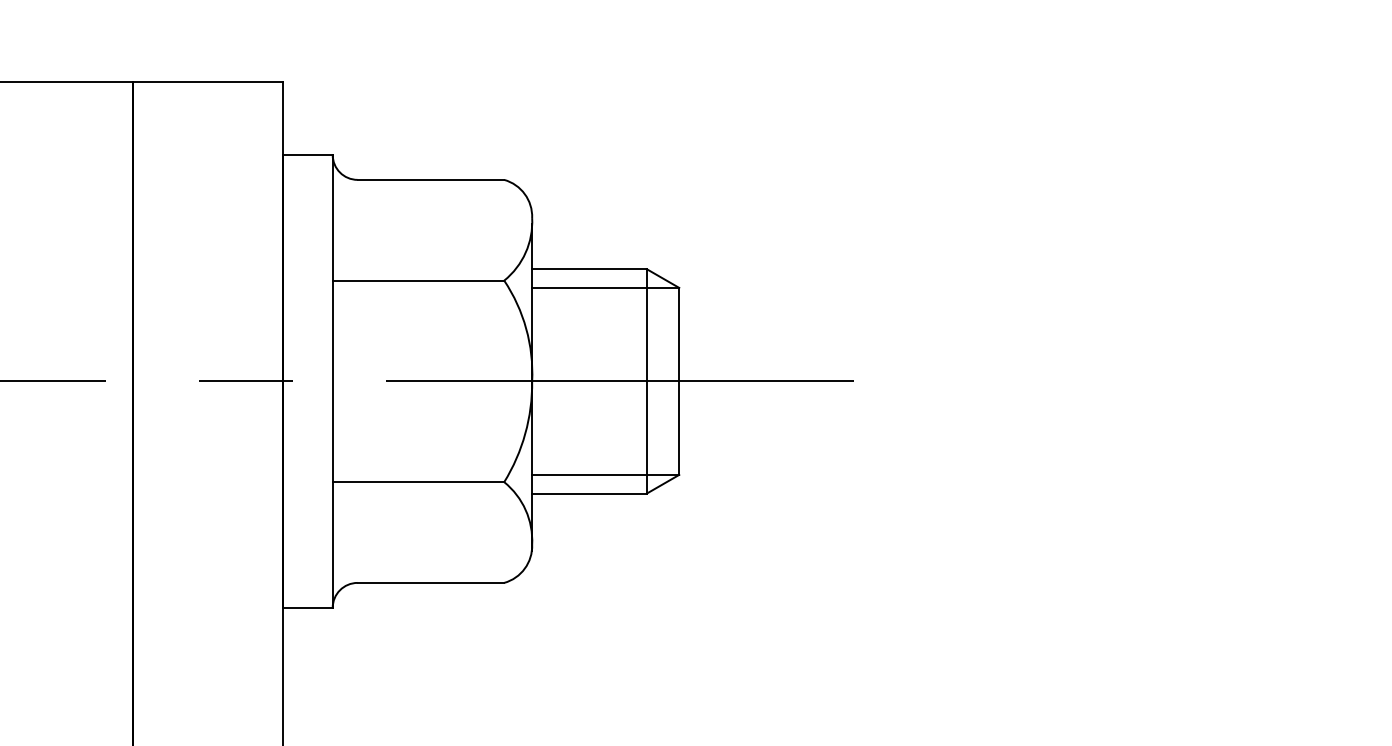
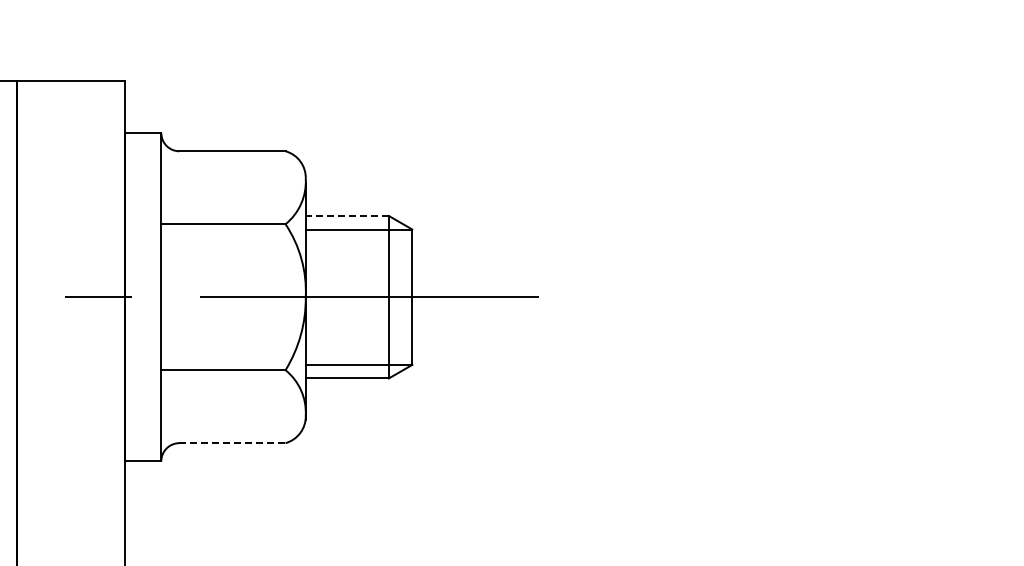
line: (589, 268) -> (347, 215), solid -> dashed
line: (430, 583) -> (232, 443), solid -> dashed

